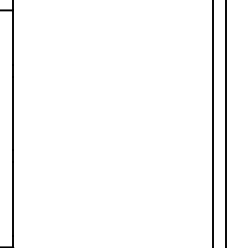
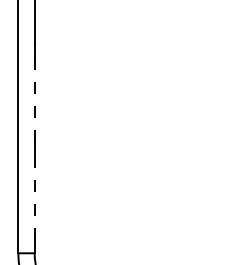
line: (13, 113) -> (34, 99), solid -> dashed
line: (13, 198) -> (34, 197), solid -> dashed

